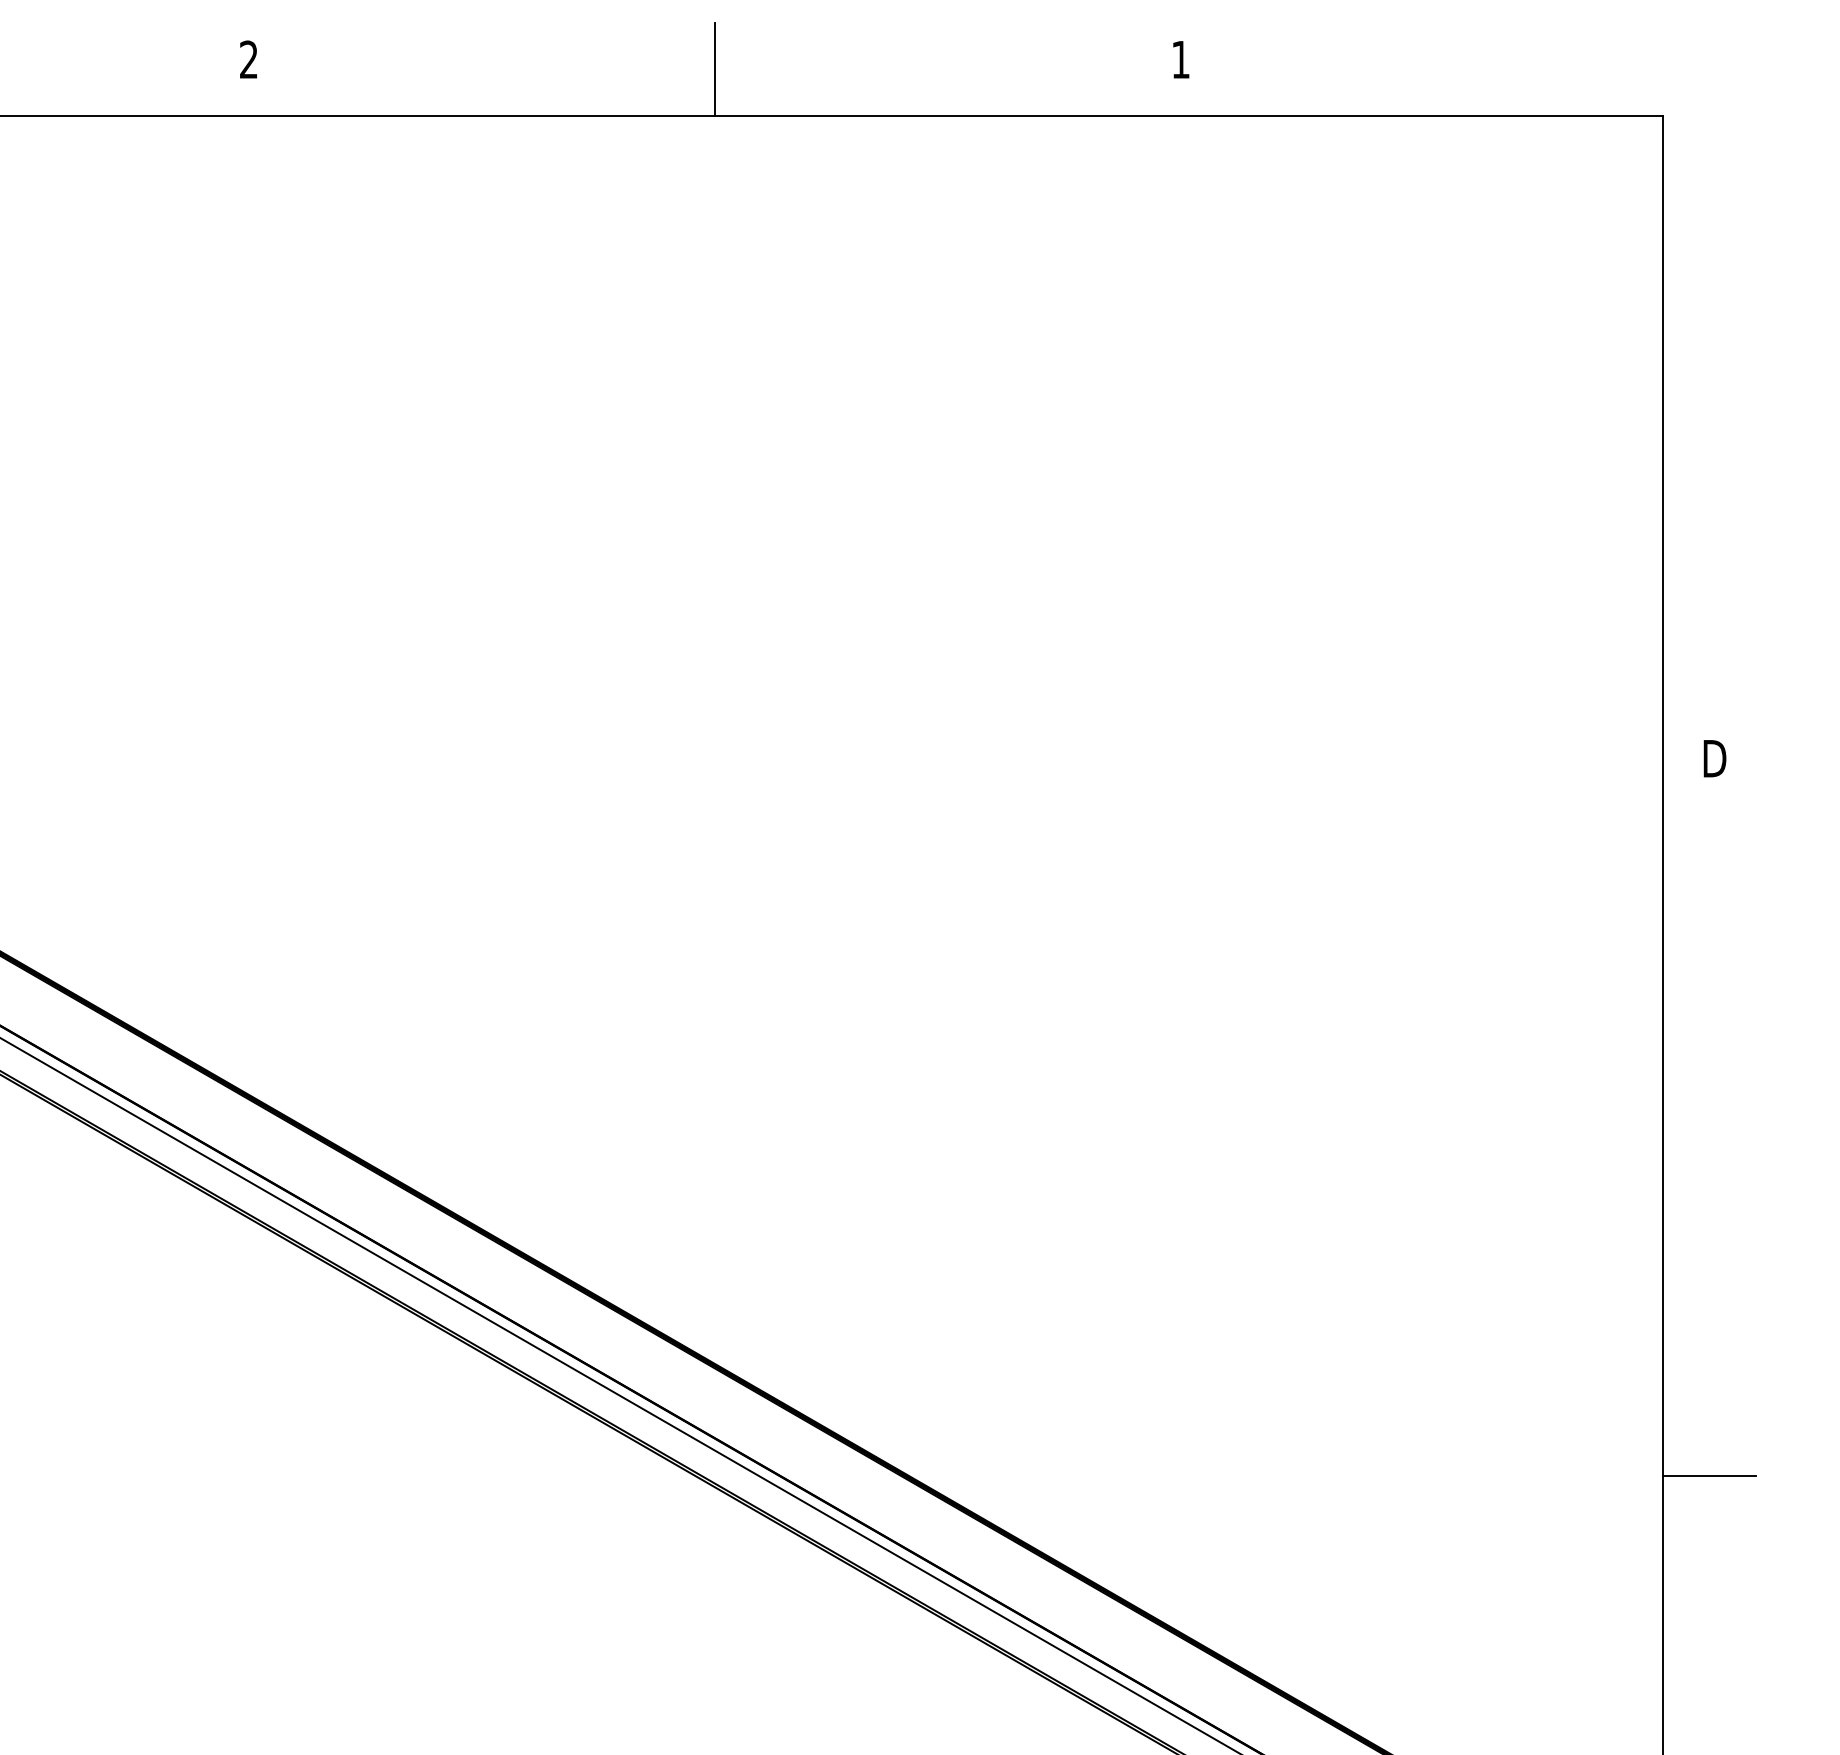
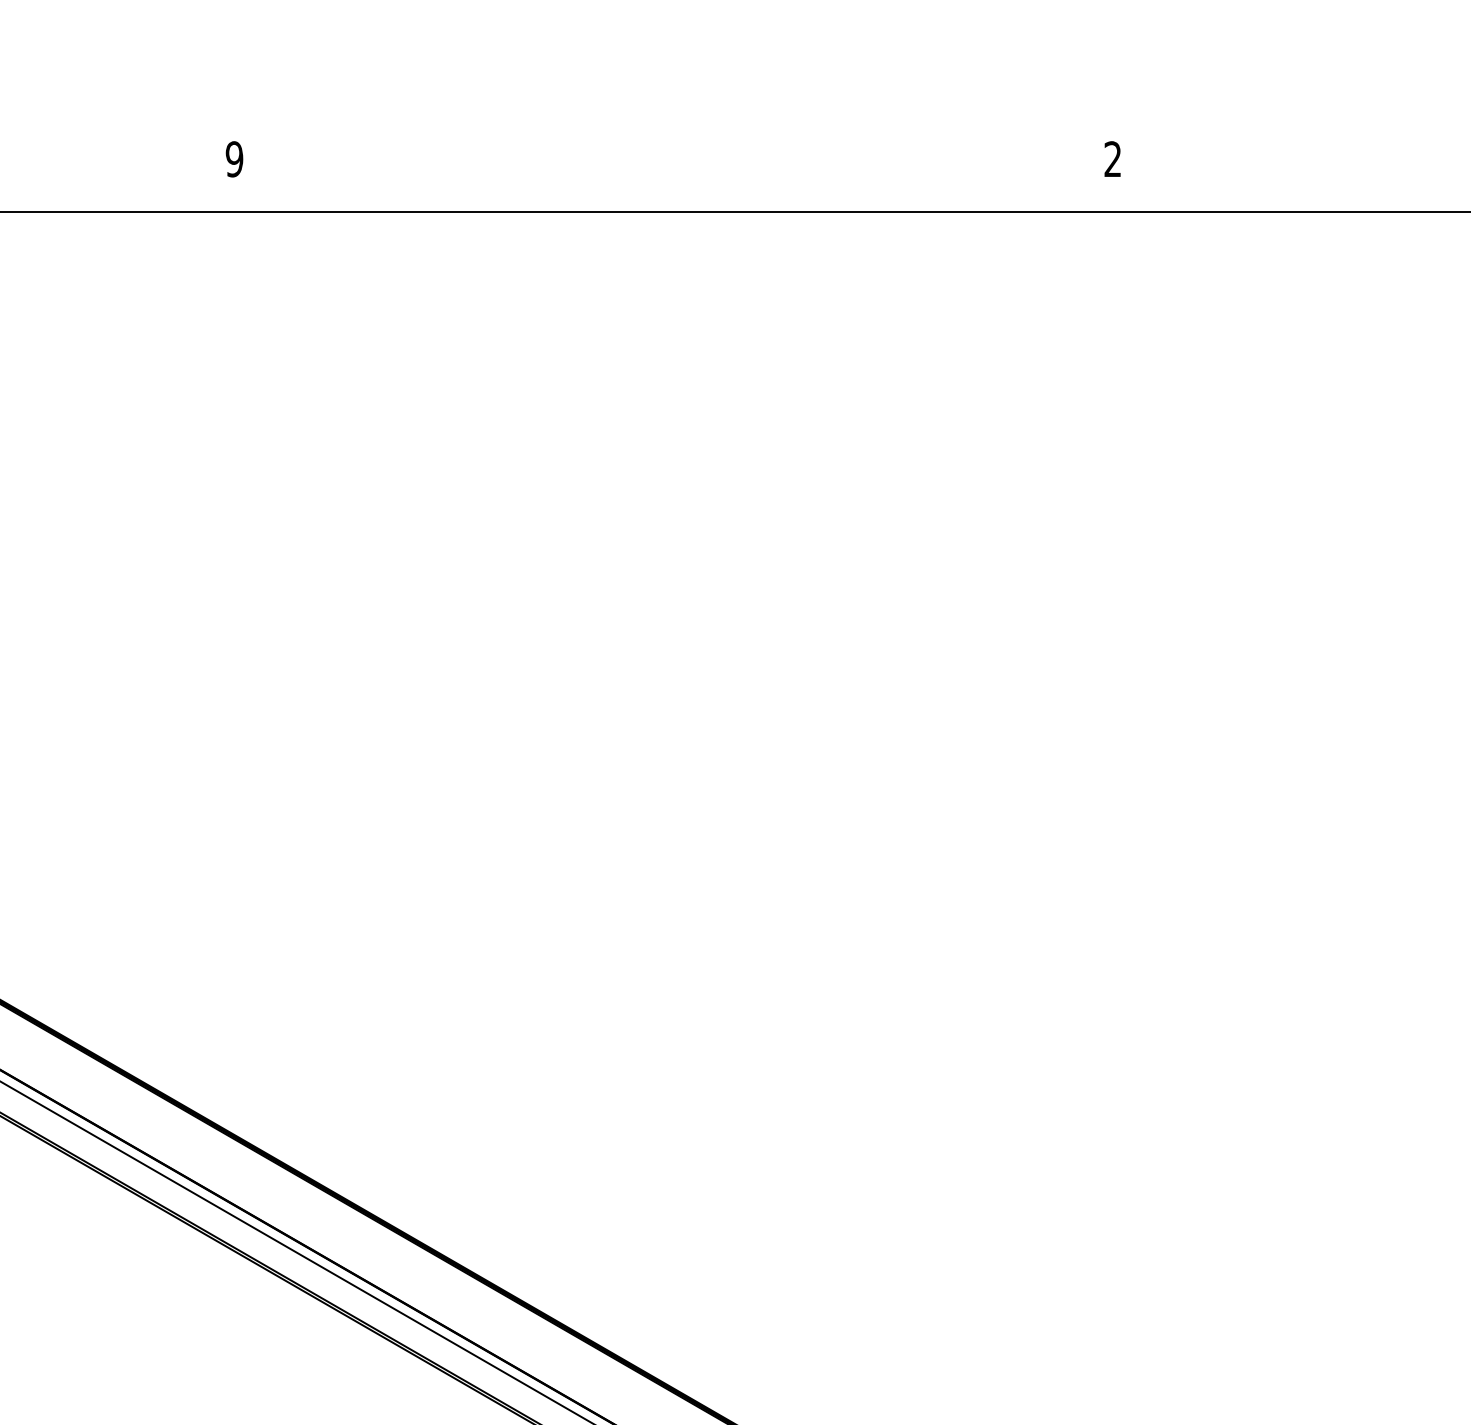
text: (248, 59) -> (234, 159), 2 -> 9
text: (1180, 59) -> (1112, 159), 1 -> 2
line: (715, 68) -> (674, 167), removed

